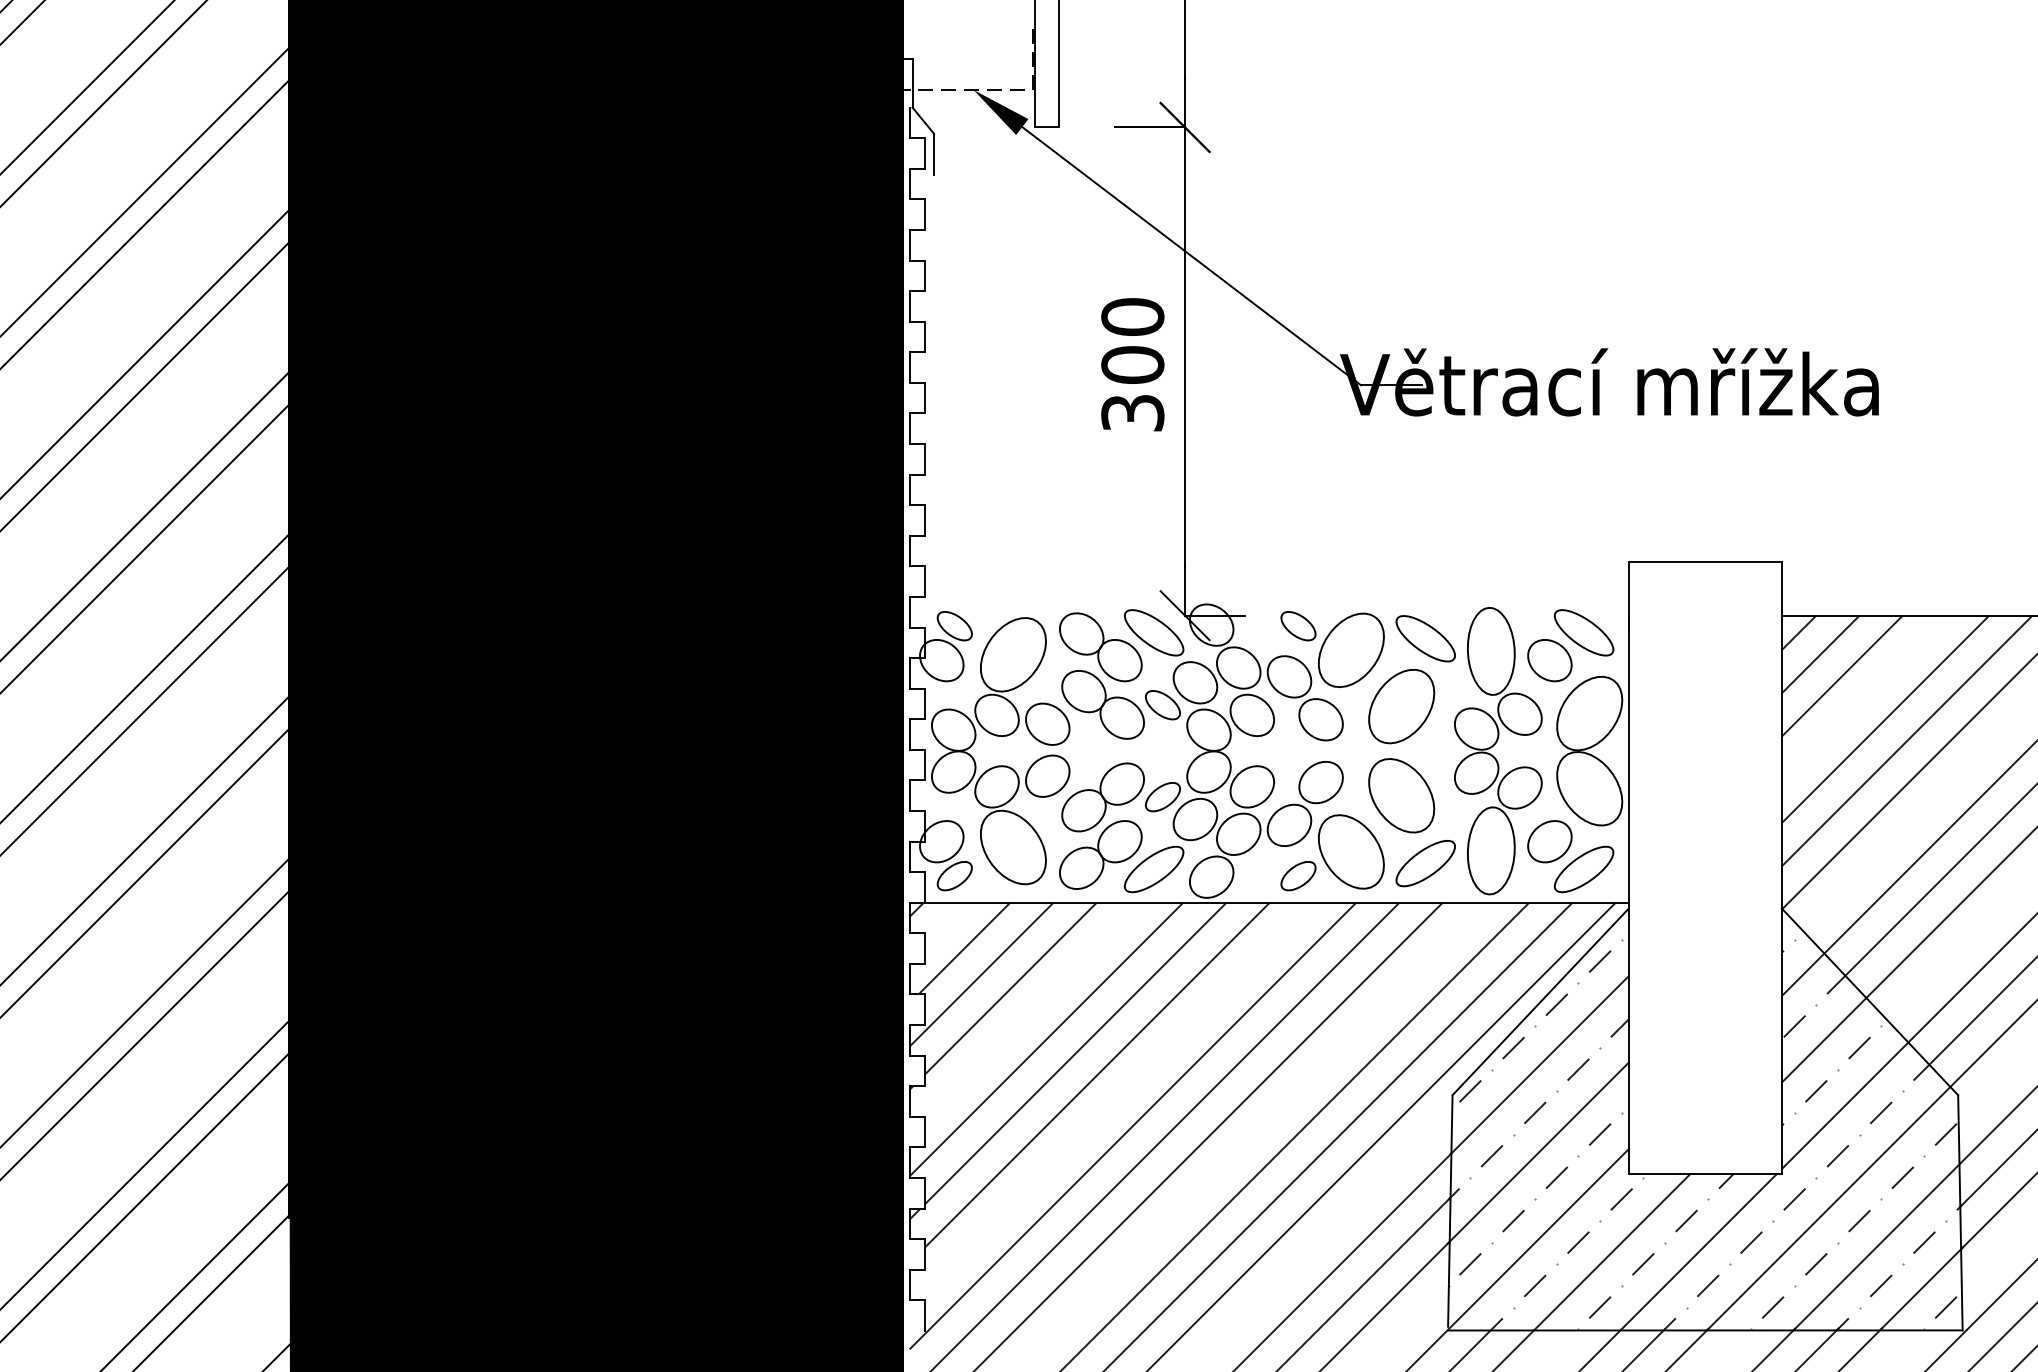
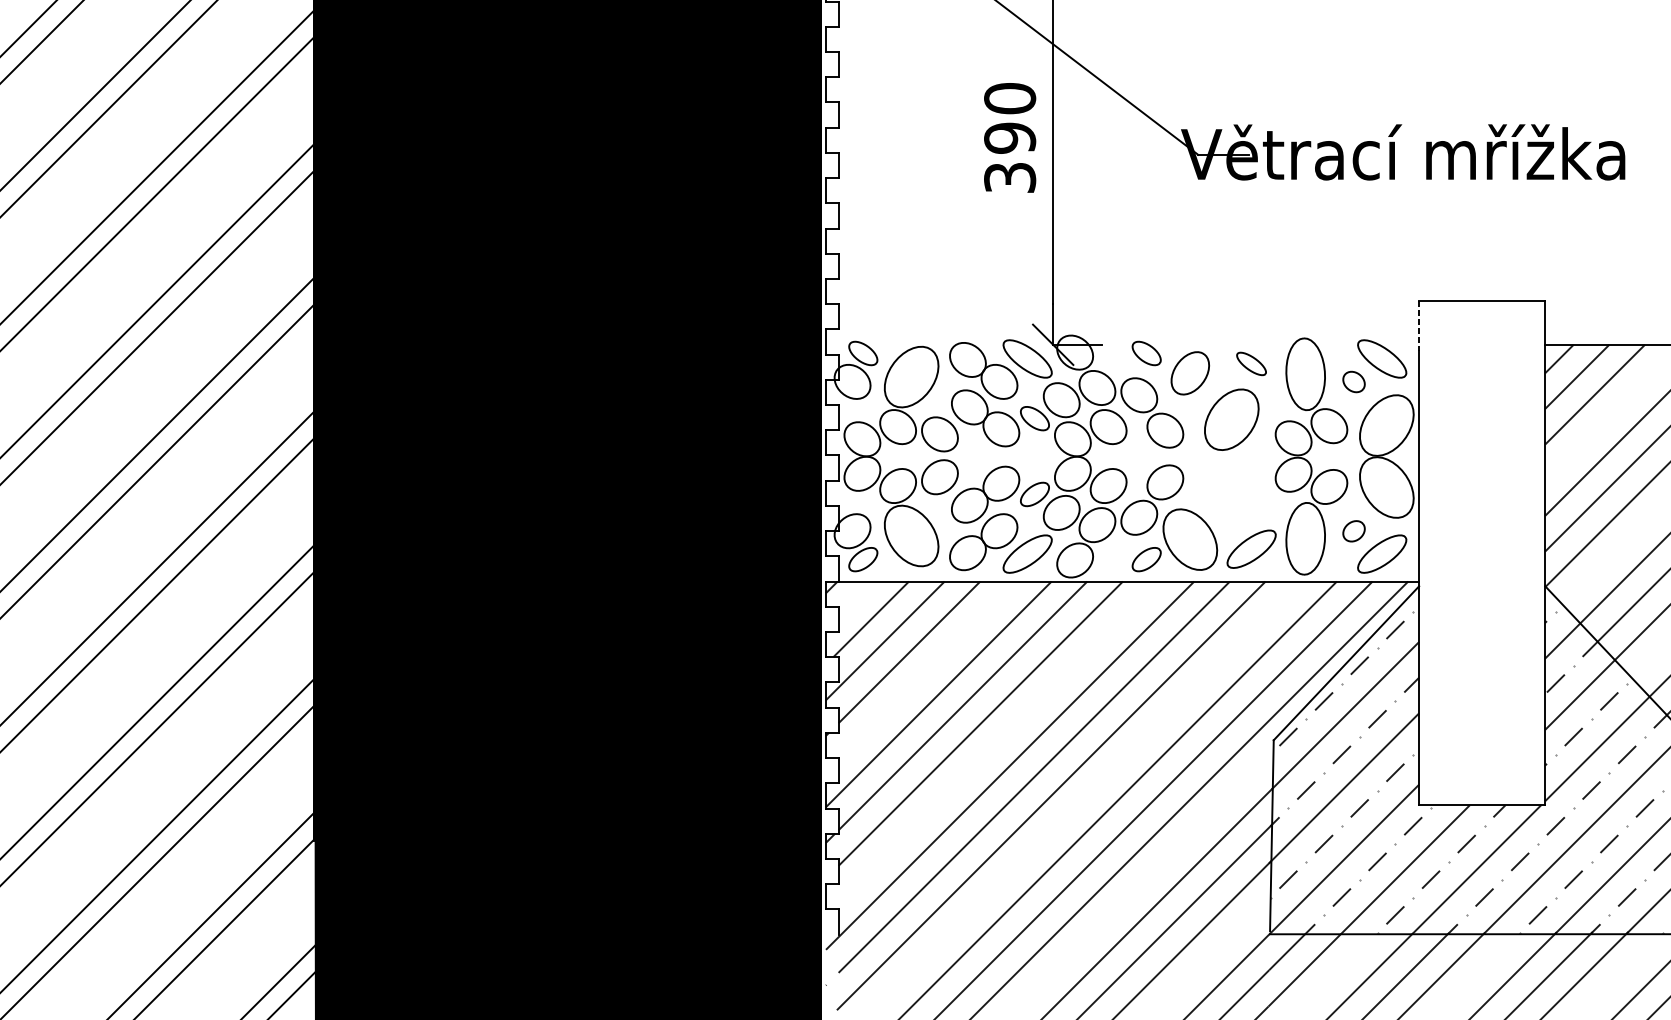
text: (1132, 365) -> (1009, 138), 300 -> 390
line: (1628, 593) -> (1418, 326), solid -> dashed
part: (1425, 638) -> (1251, 363), size x0.6
part: (1351, 649) -> (1190, 372), size x0.7
part: (1549, 660) -> (1353, 381), size x0.6
part: (1401, 795) -> (1231, 493), removed
part: (1549, 841) -> (1353, 531), size x0.6

